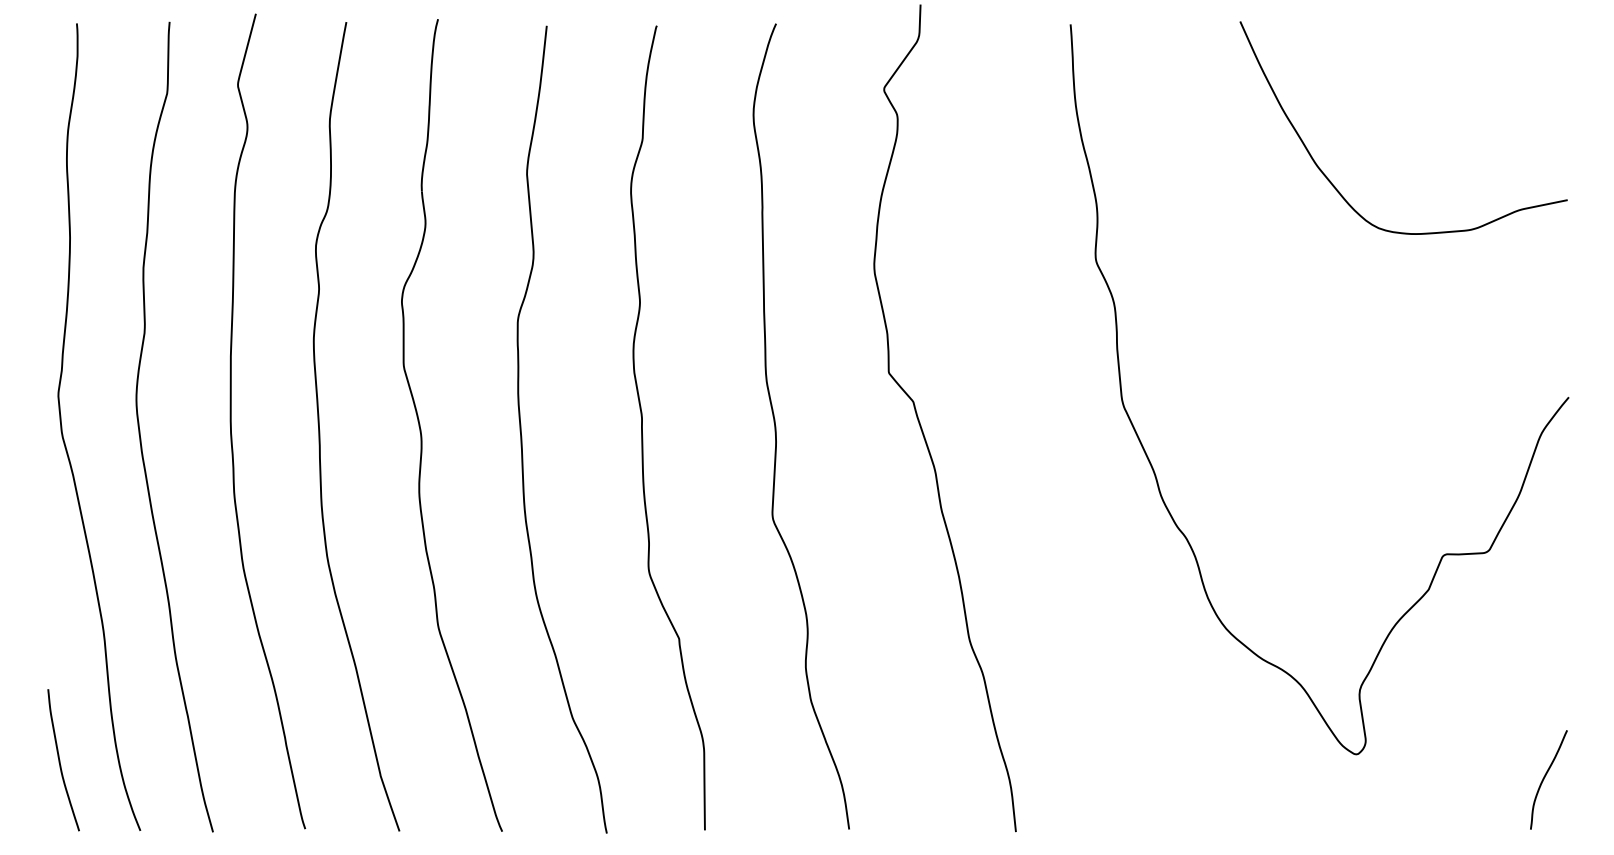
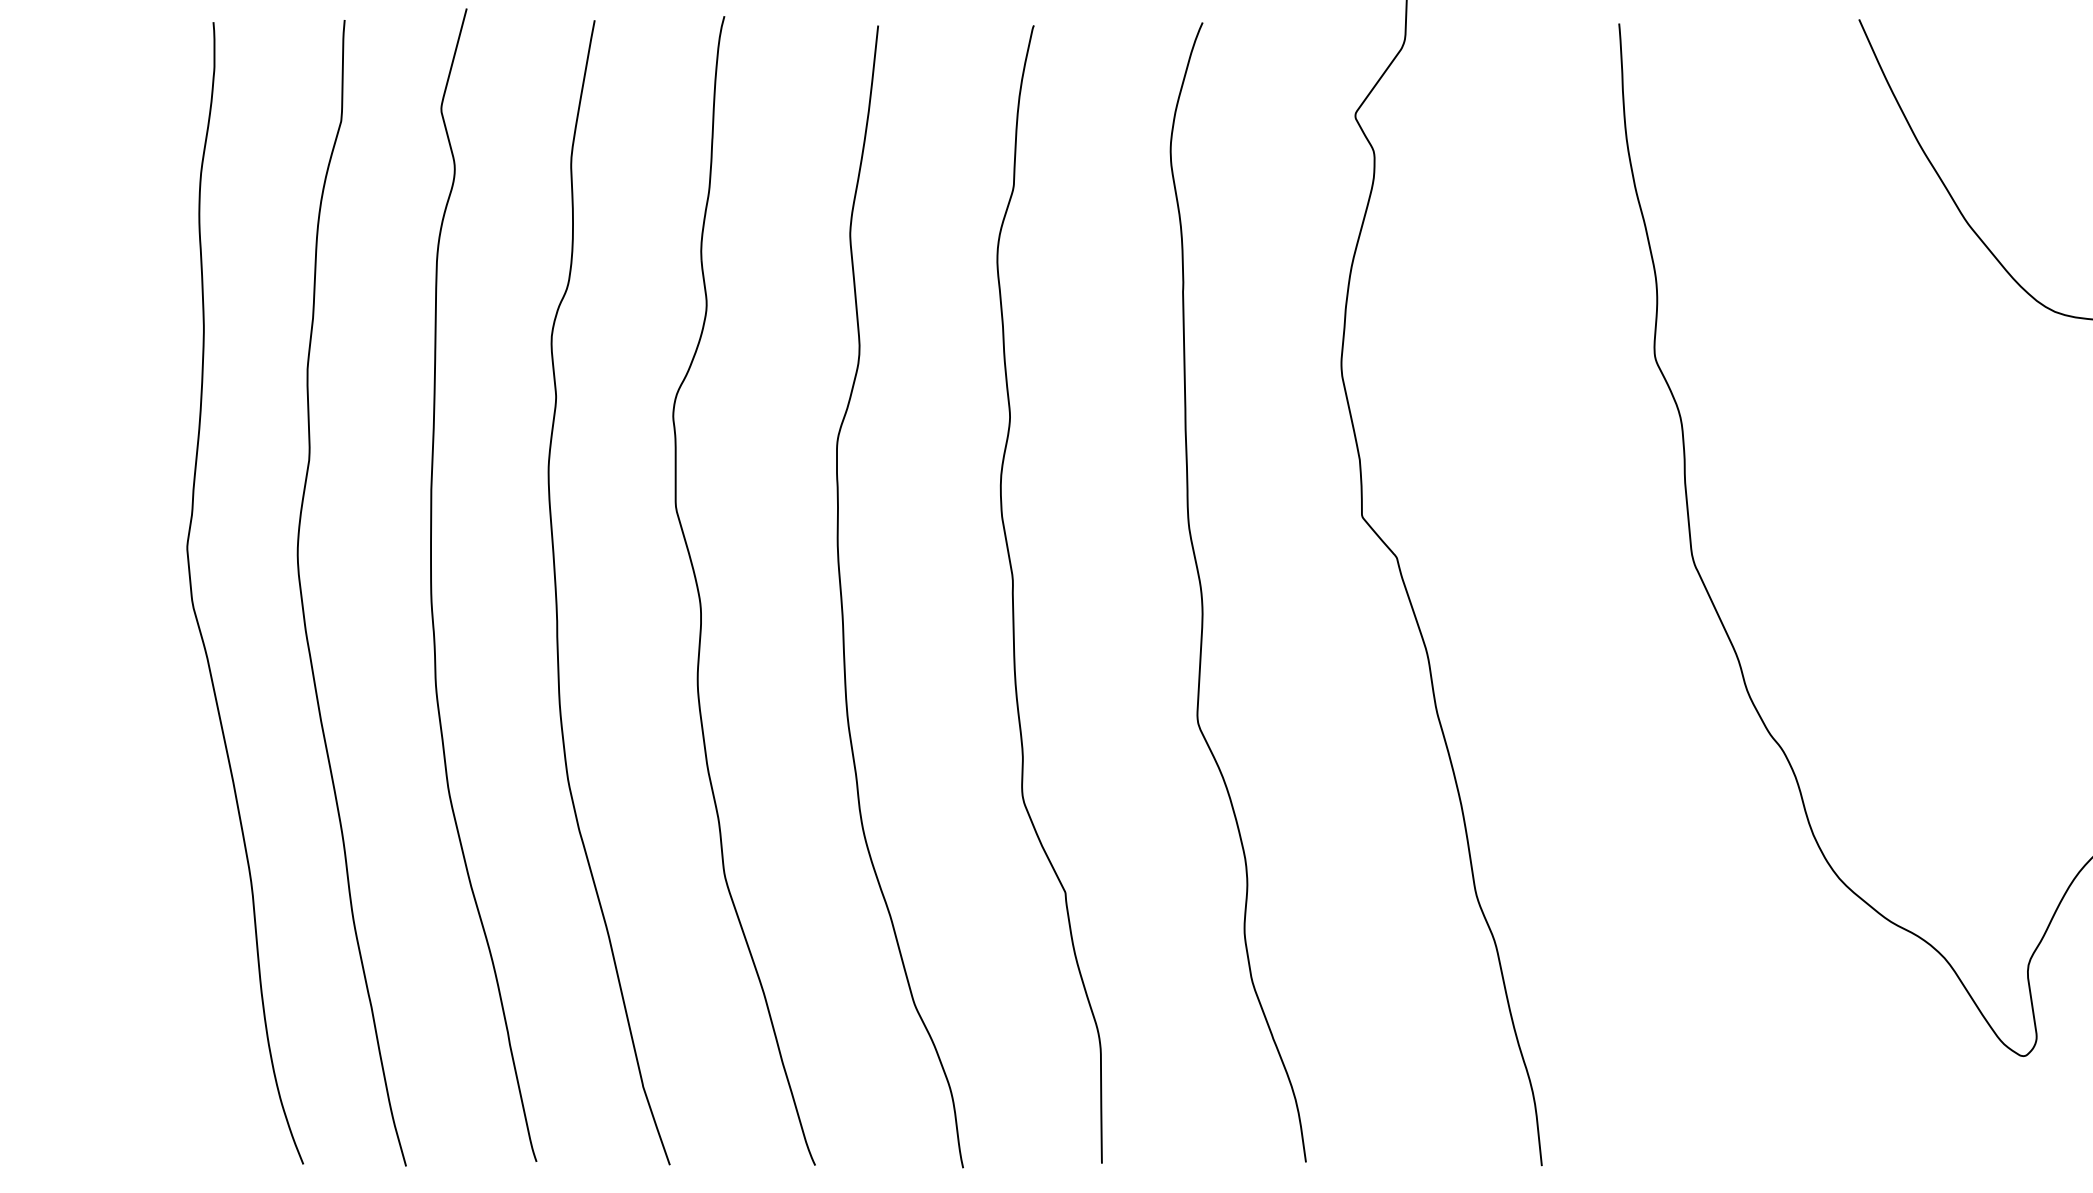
curve: (60, 760) -> (190, 1064), removed

